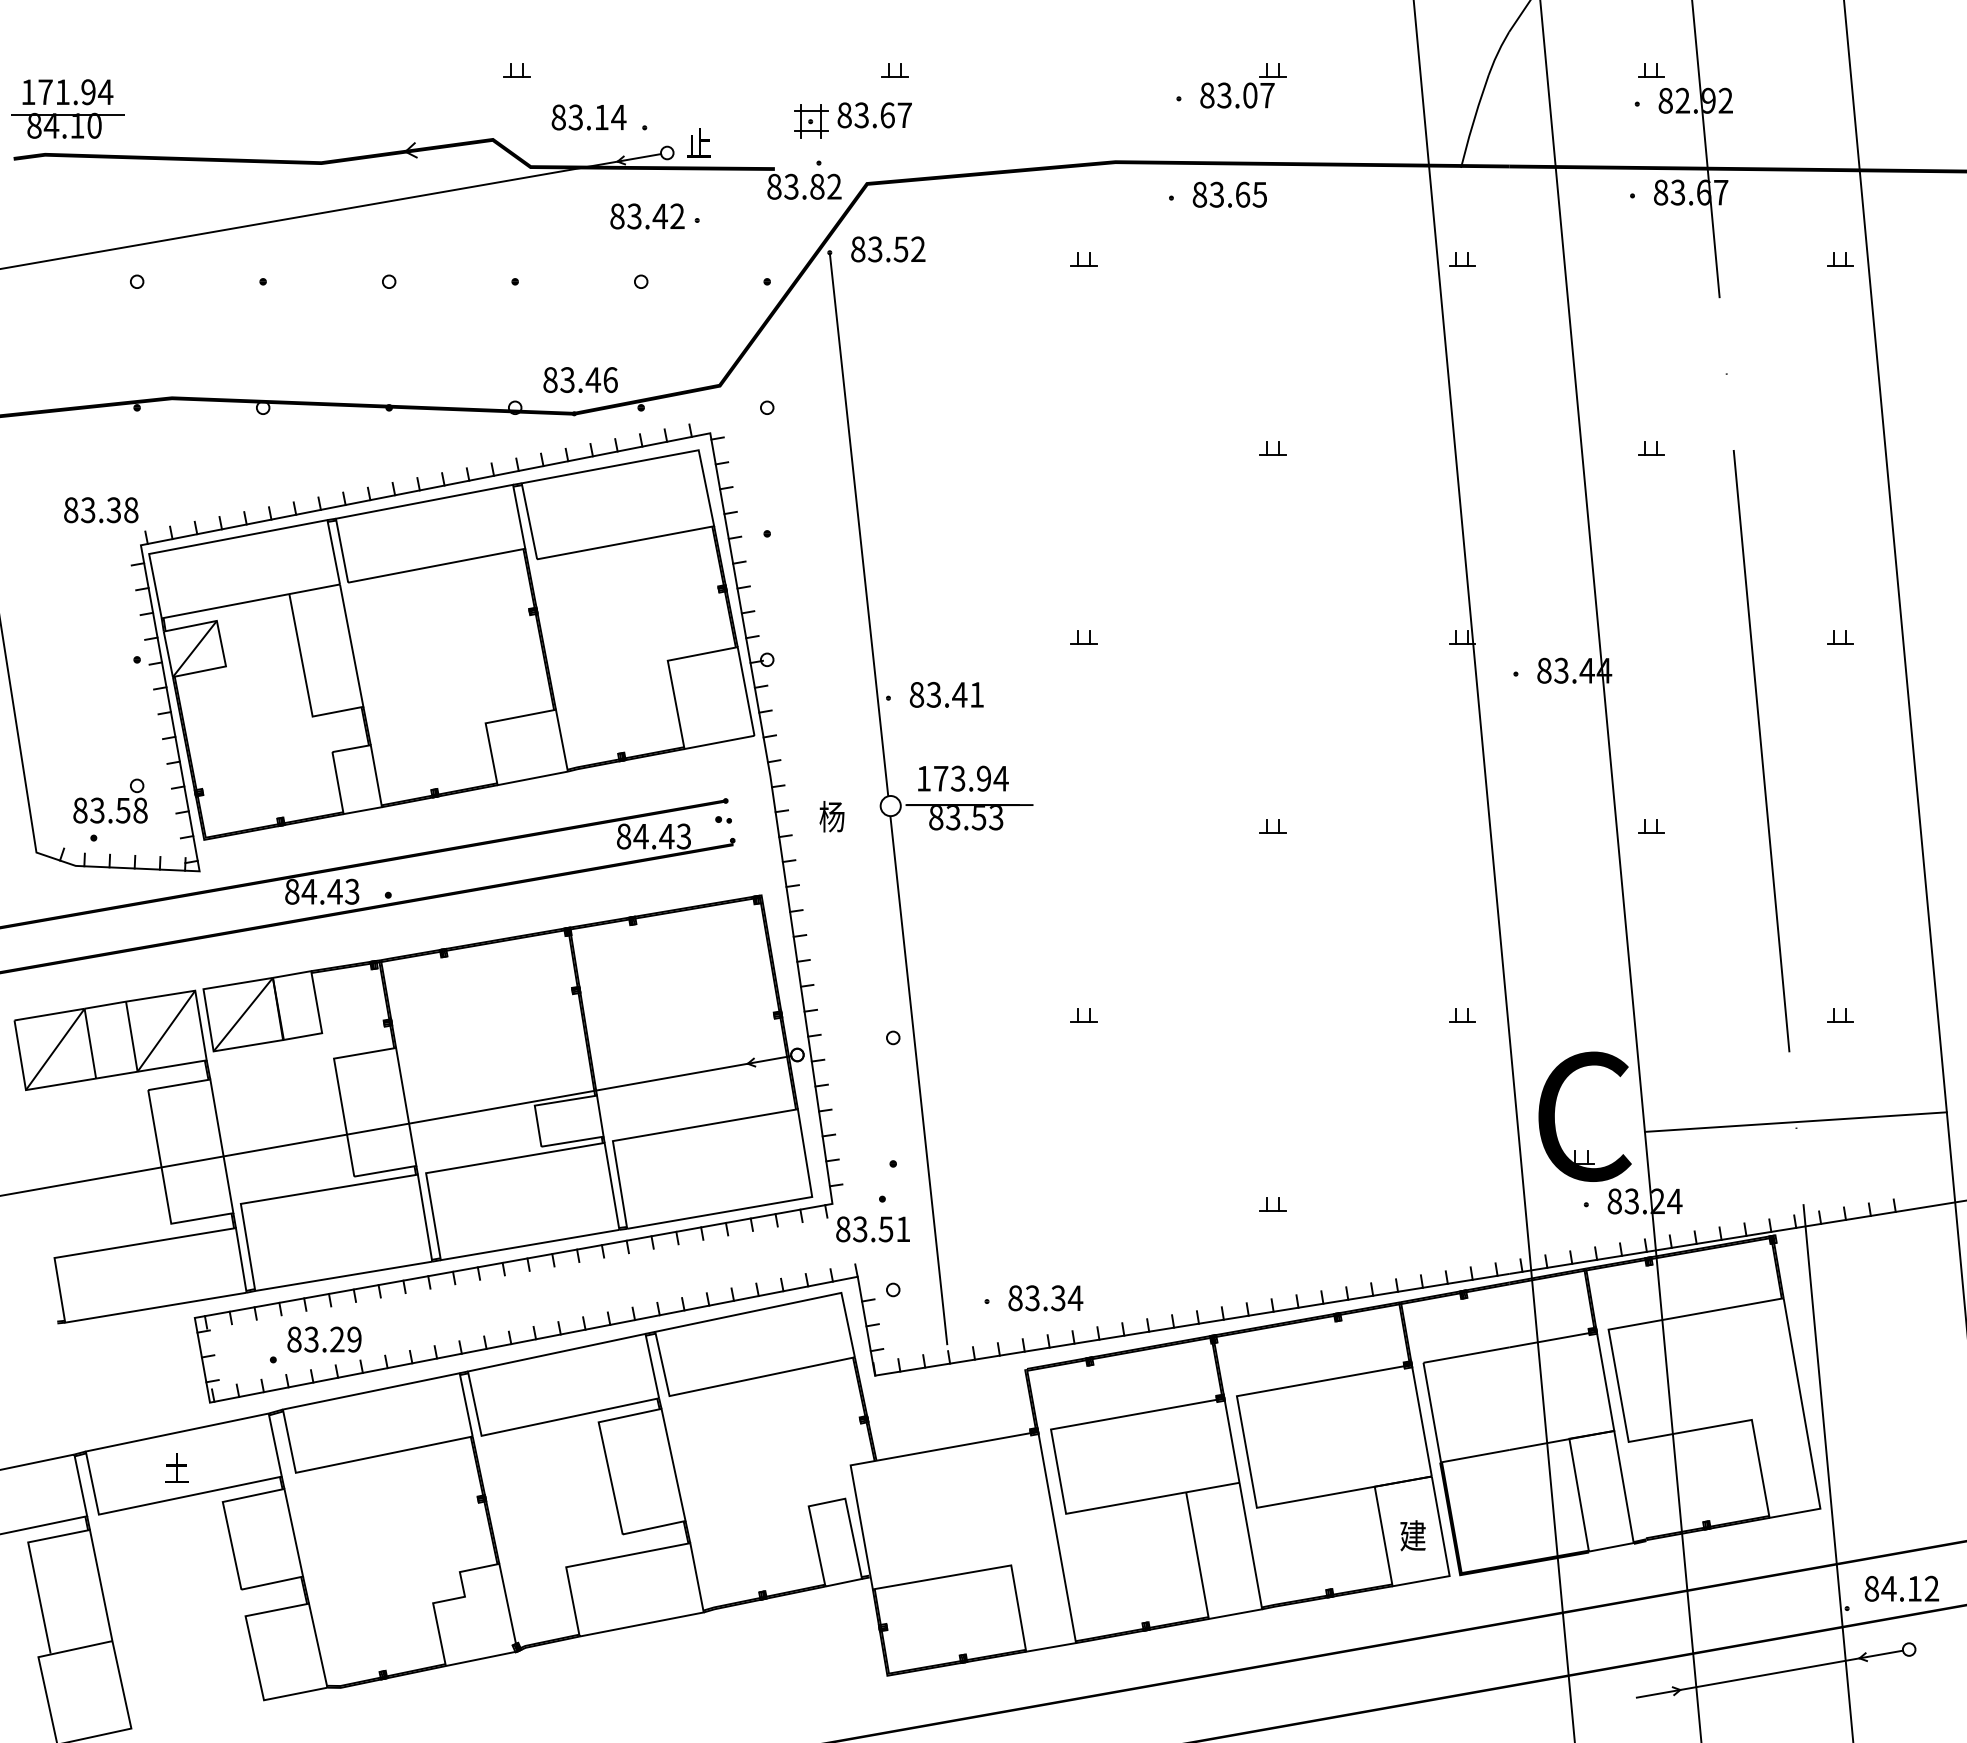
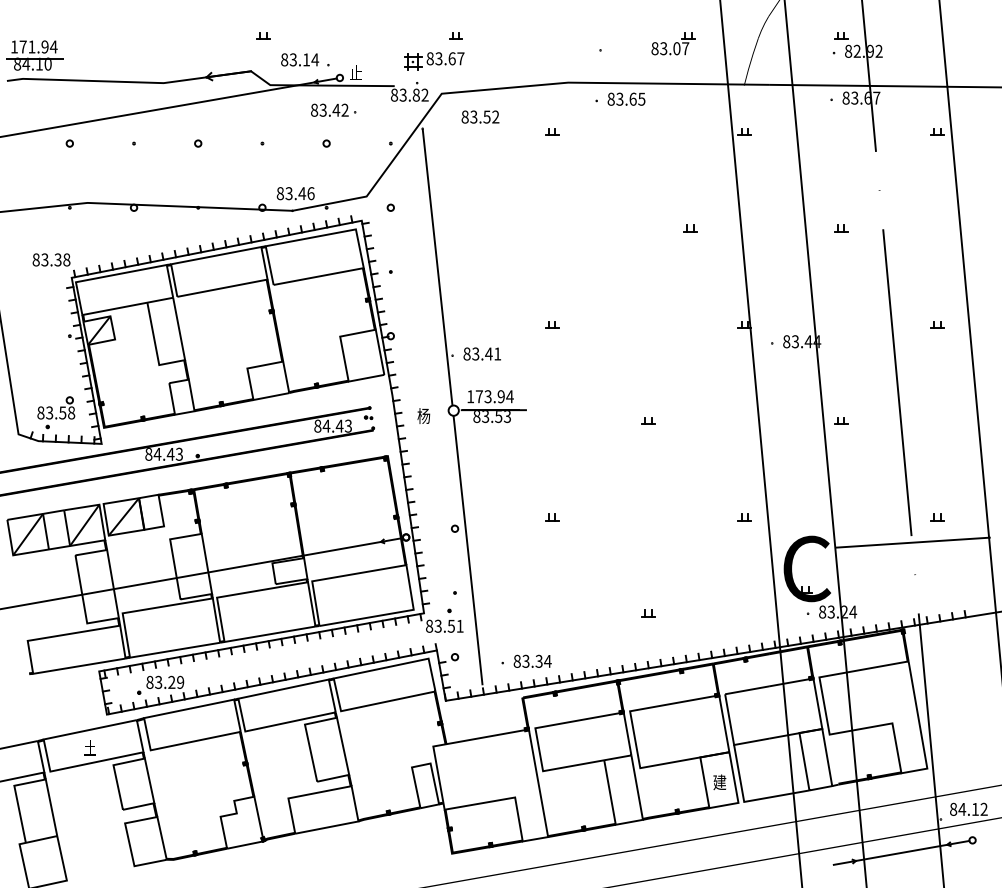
part: (1243, 85) -> (673, 43), moved
text: (888, 248) -> (480, 116), moved
part: (1273, 448) -> (690, 228), moved
line: (1795, 1121) -> (912, 542), moved

